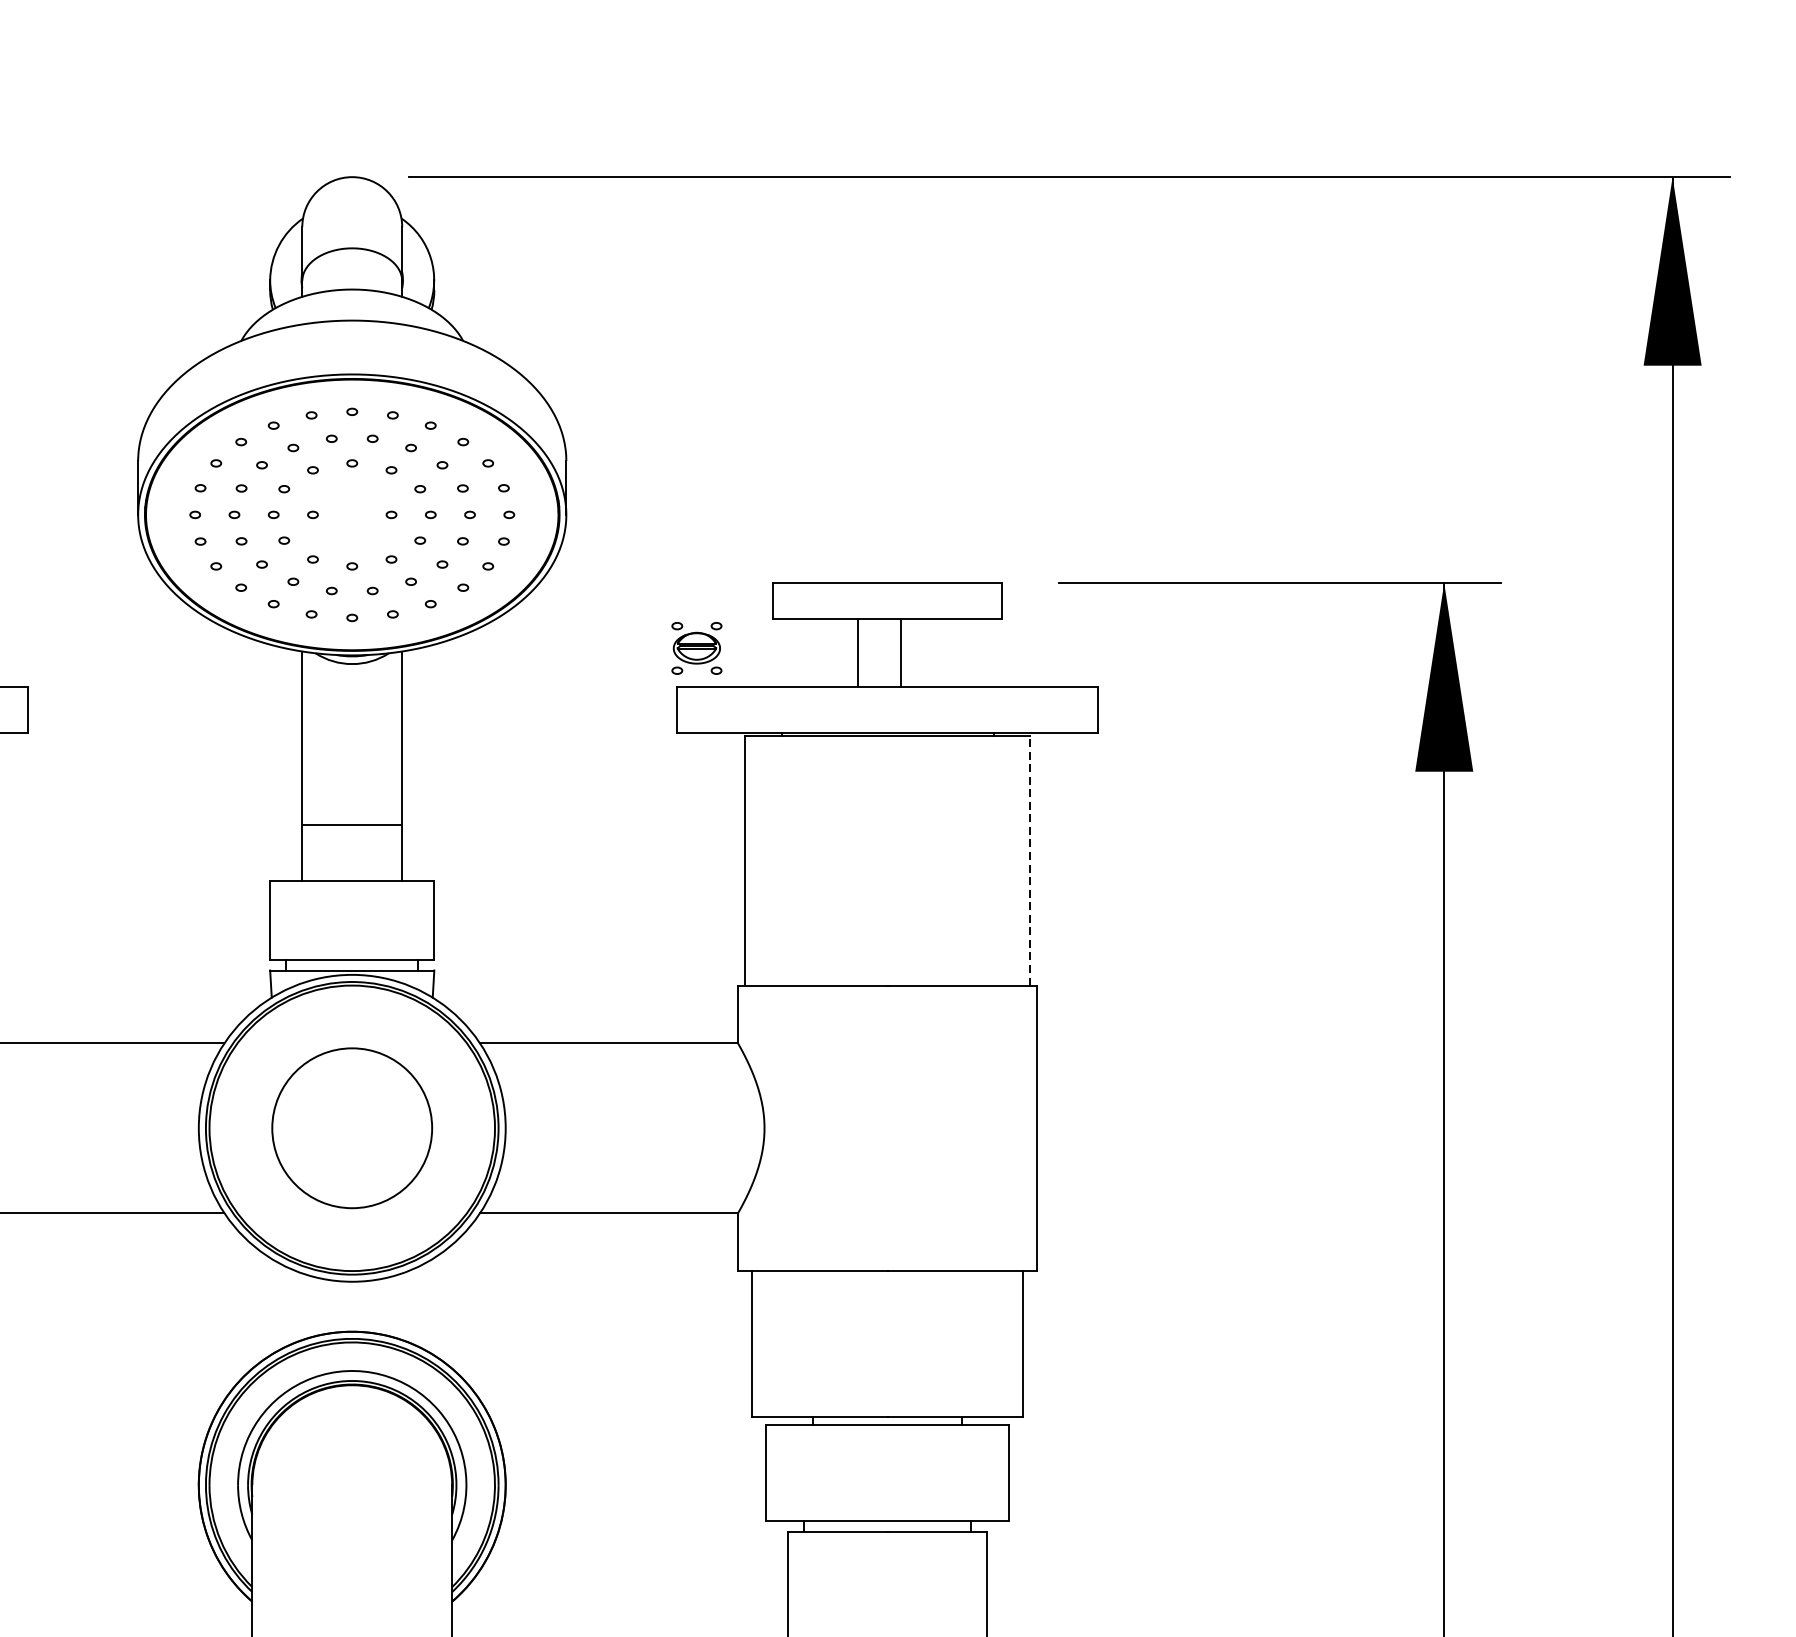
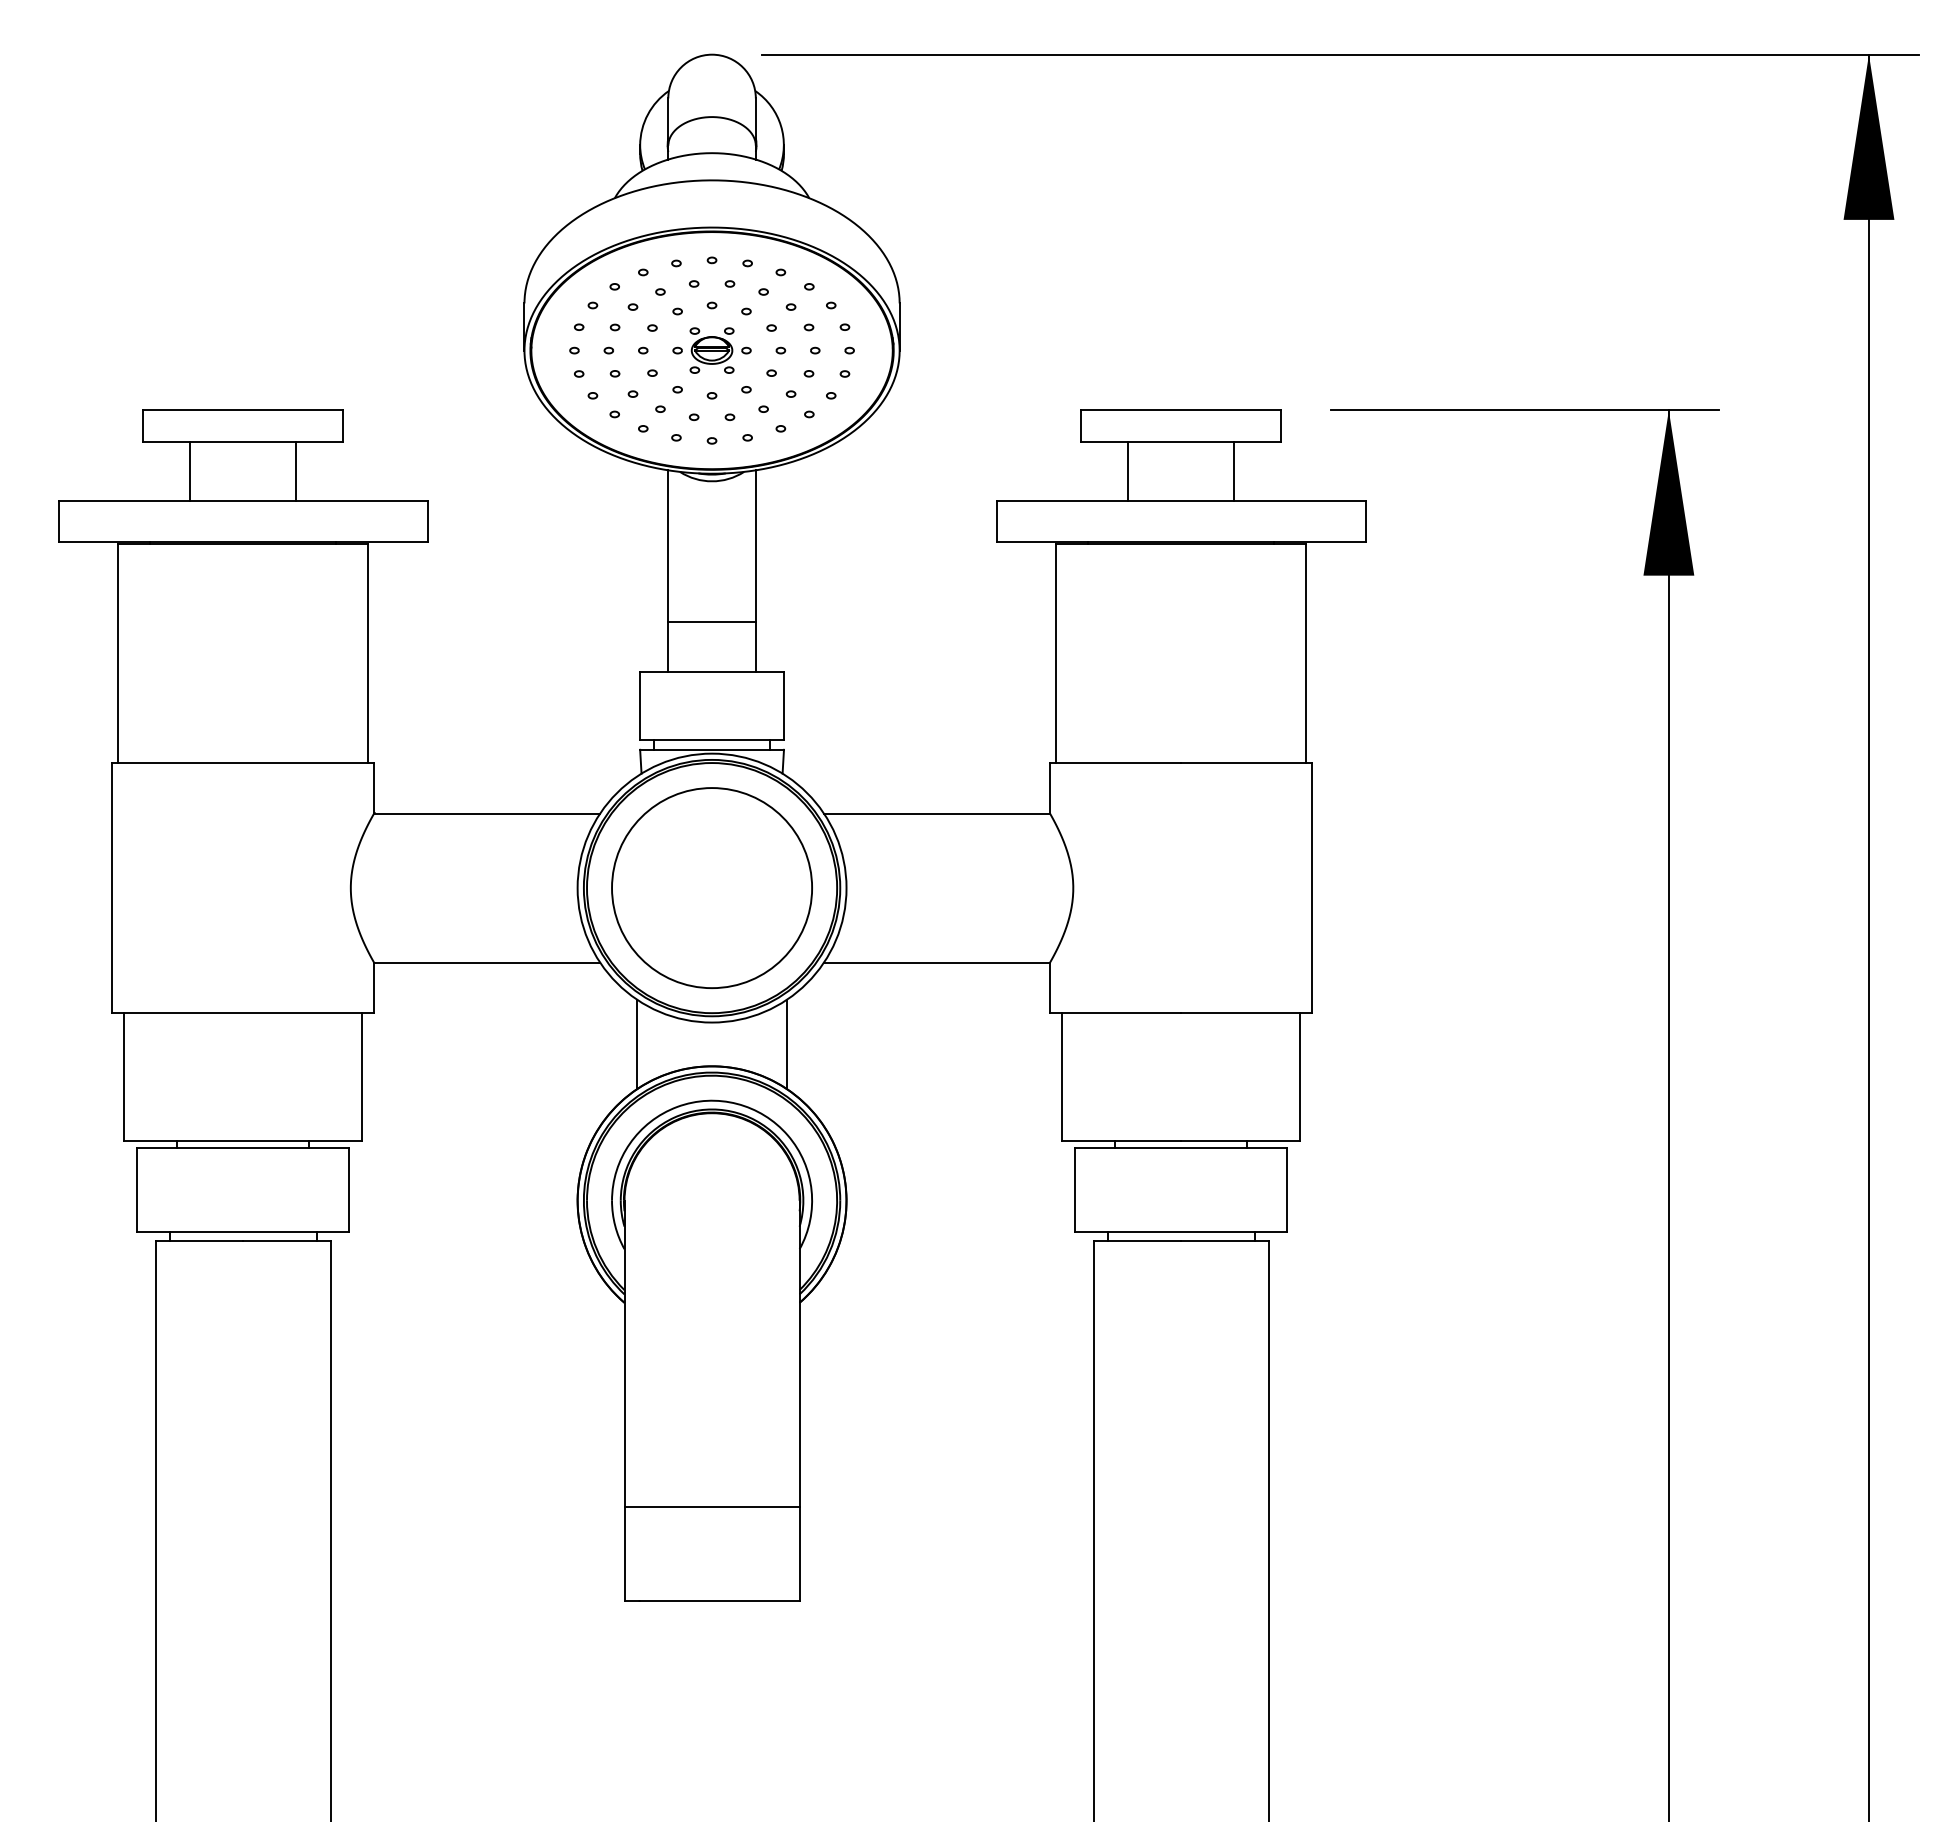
part: (696, 648) -> (711, 350), moved
line: (858, 652) -> (1234, 471), moved
line: (900, 652) -> (1127, 471), moved
line: (1030, 860) -> (1306, 653), dashed -> solid
circle: (351, 1127) -> (711, 887), size x1.43
line: (267, 1306) -> (637, 1044), added
line: (438, 1306) -> (787, 1044), added

